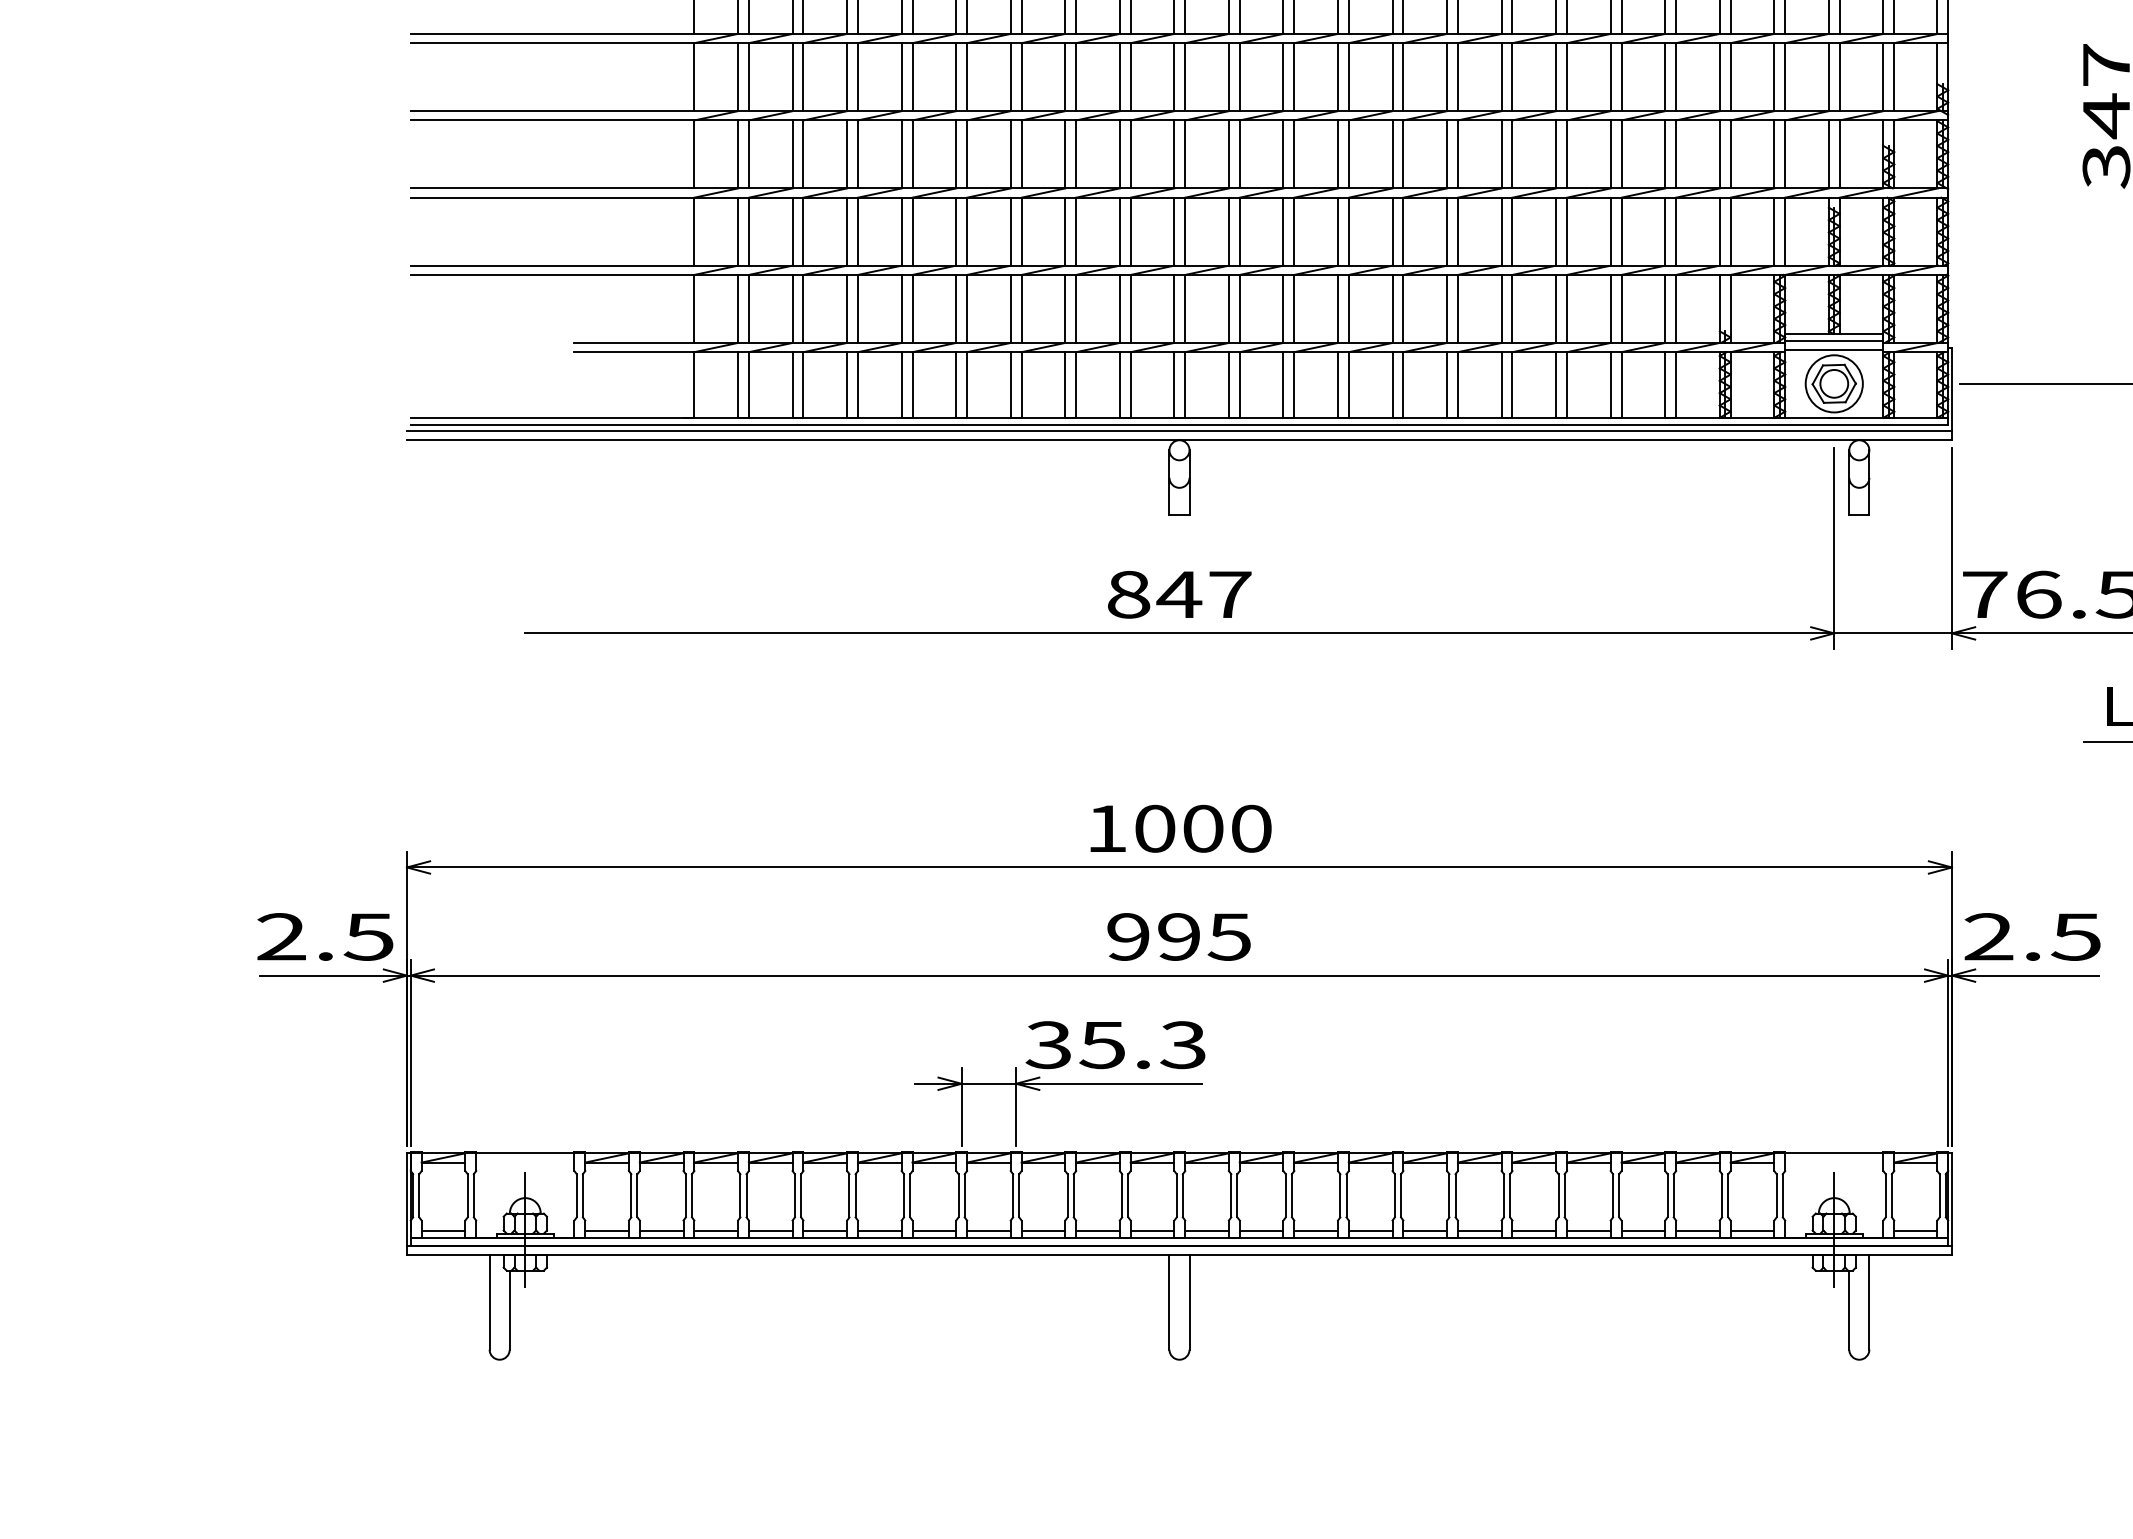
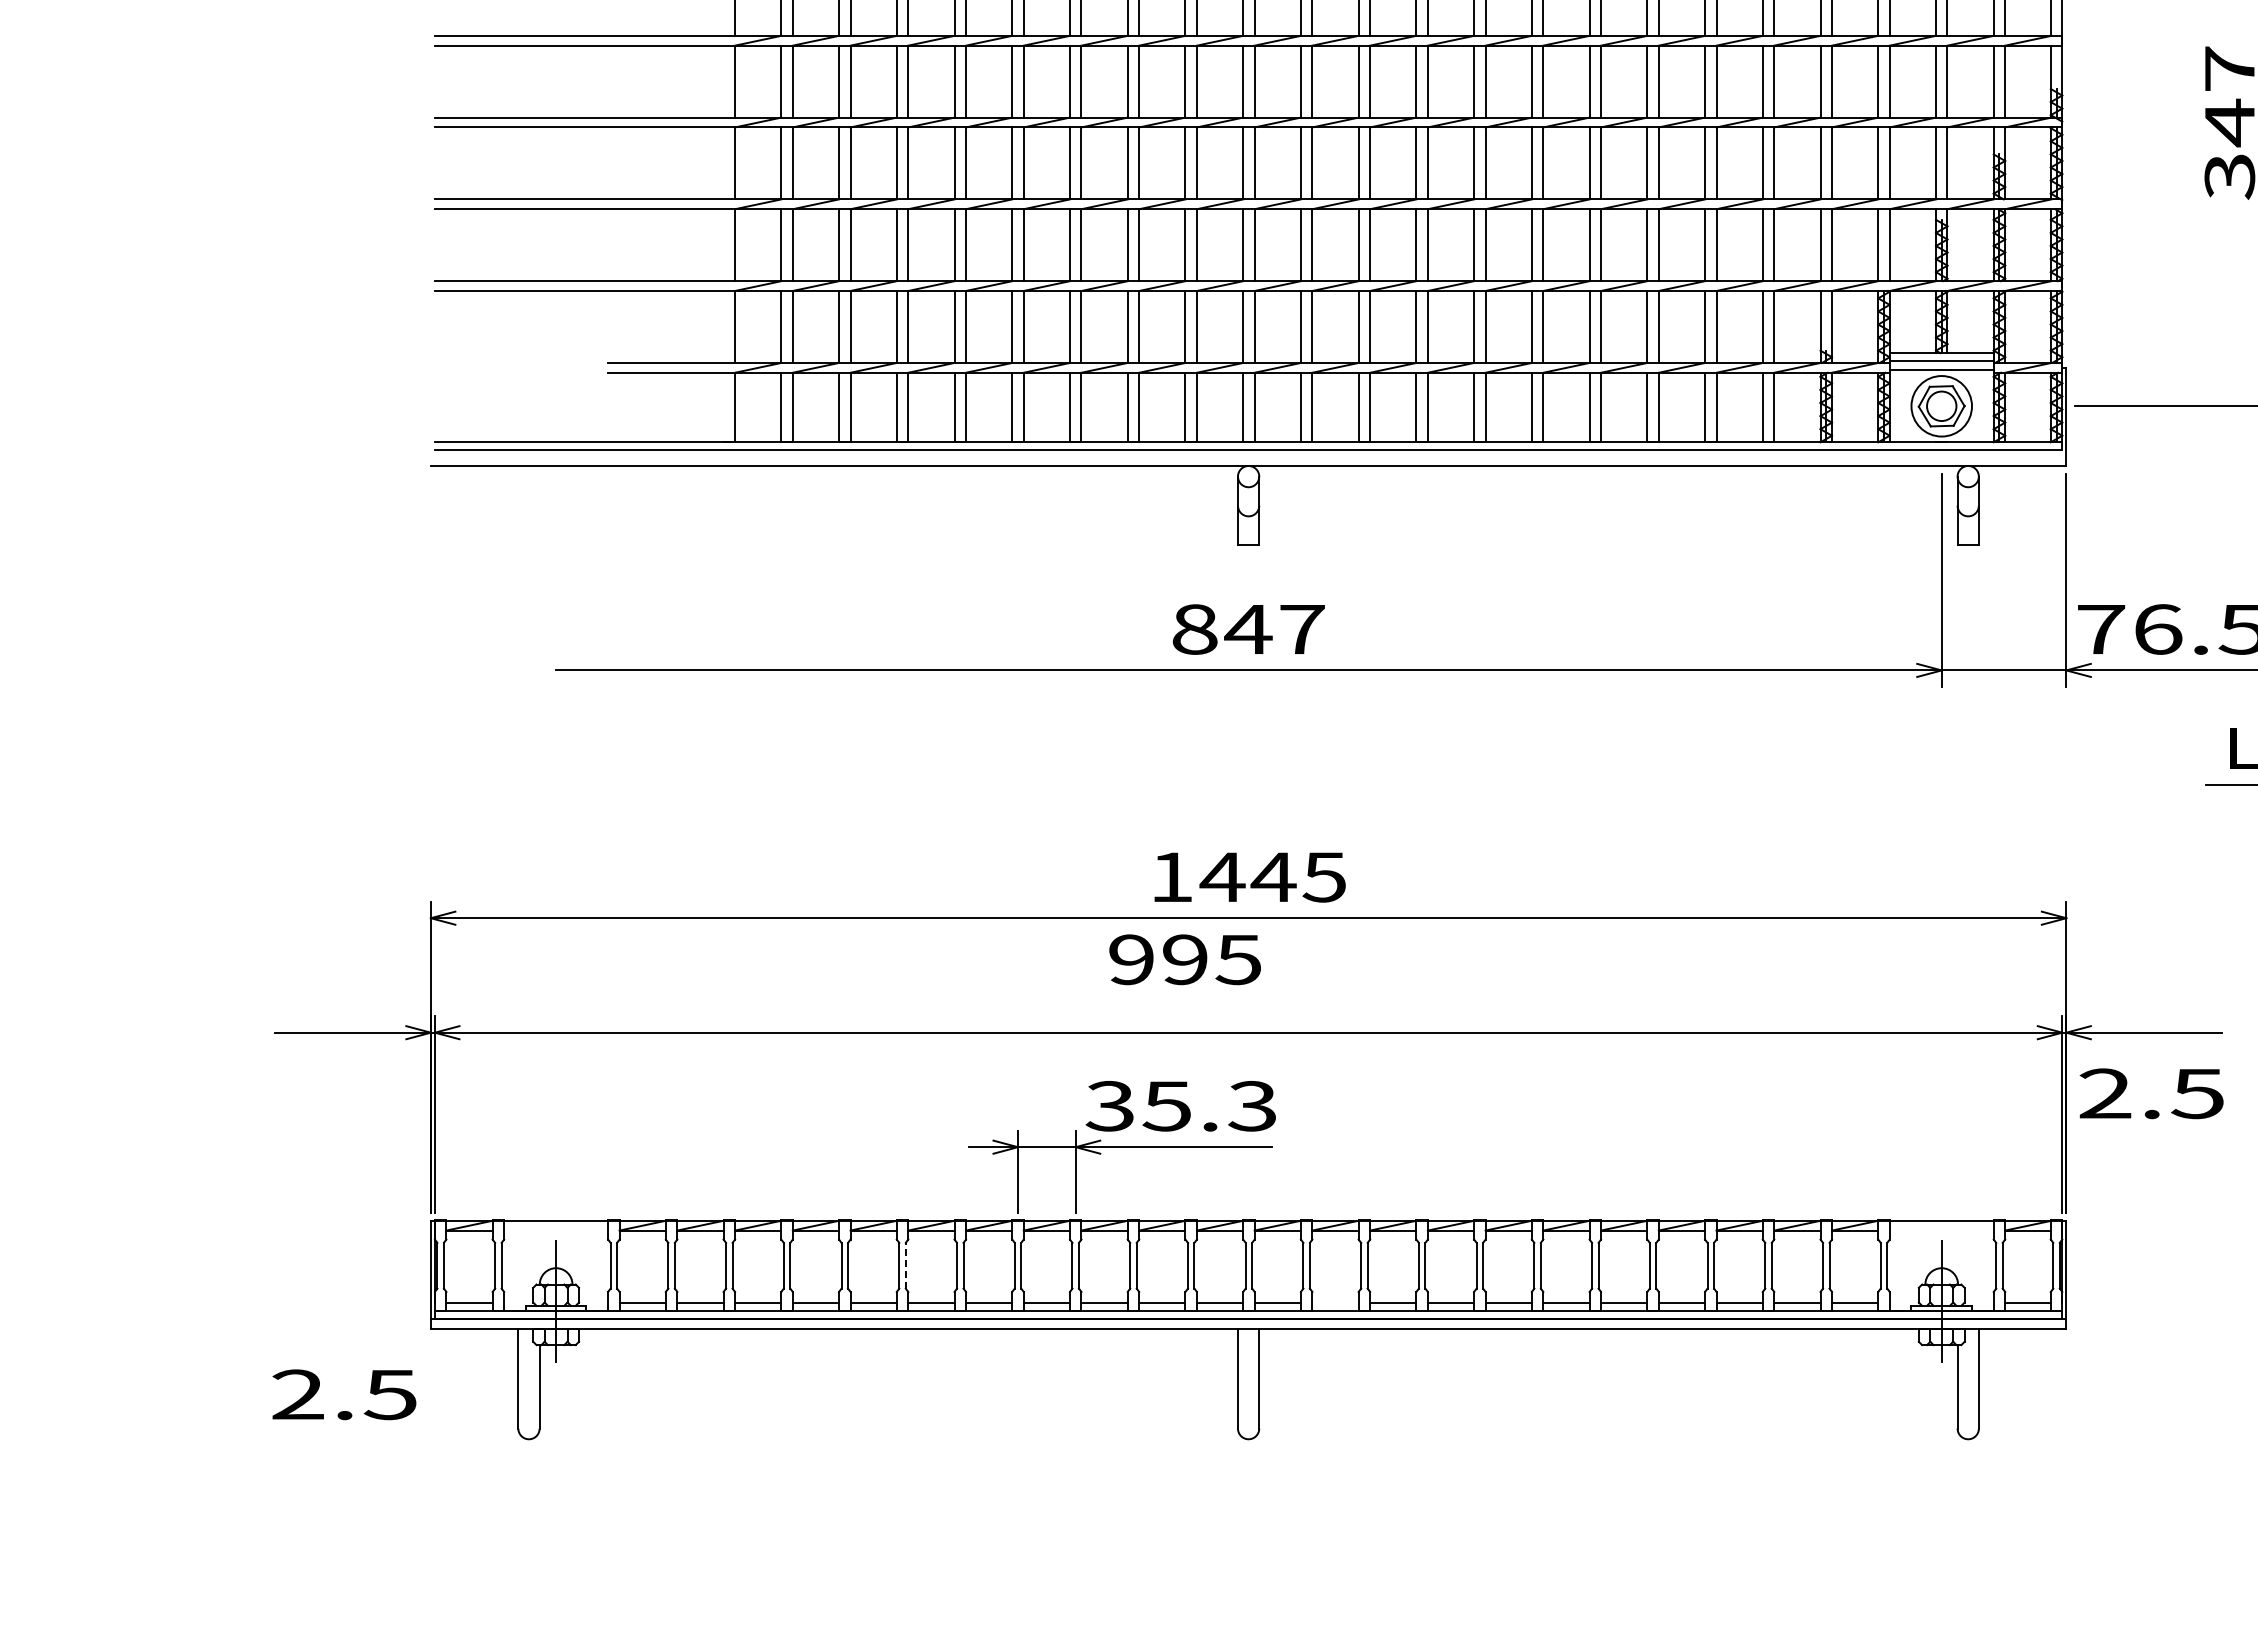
line: (1179, 431) -> (1248, 456), removed
text: (1202, 829) -> (1272, 877), 1000 -> 1445
text: (325, 936) -> (344, 1394), moved
text: (1178, 936) -> (1184, 959), moved
text: (2032, 936) -> (2151, 1093), moved
line: (855, 1195) -> (905, 1265), solid -> dashed
line: (1261, 1230) -> (1335, 1302), removed

